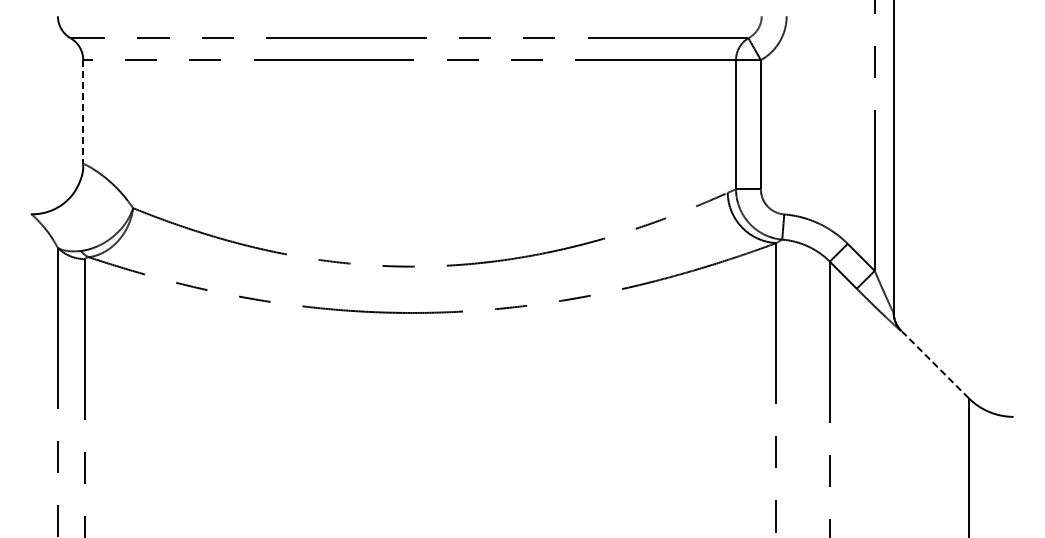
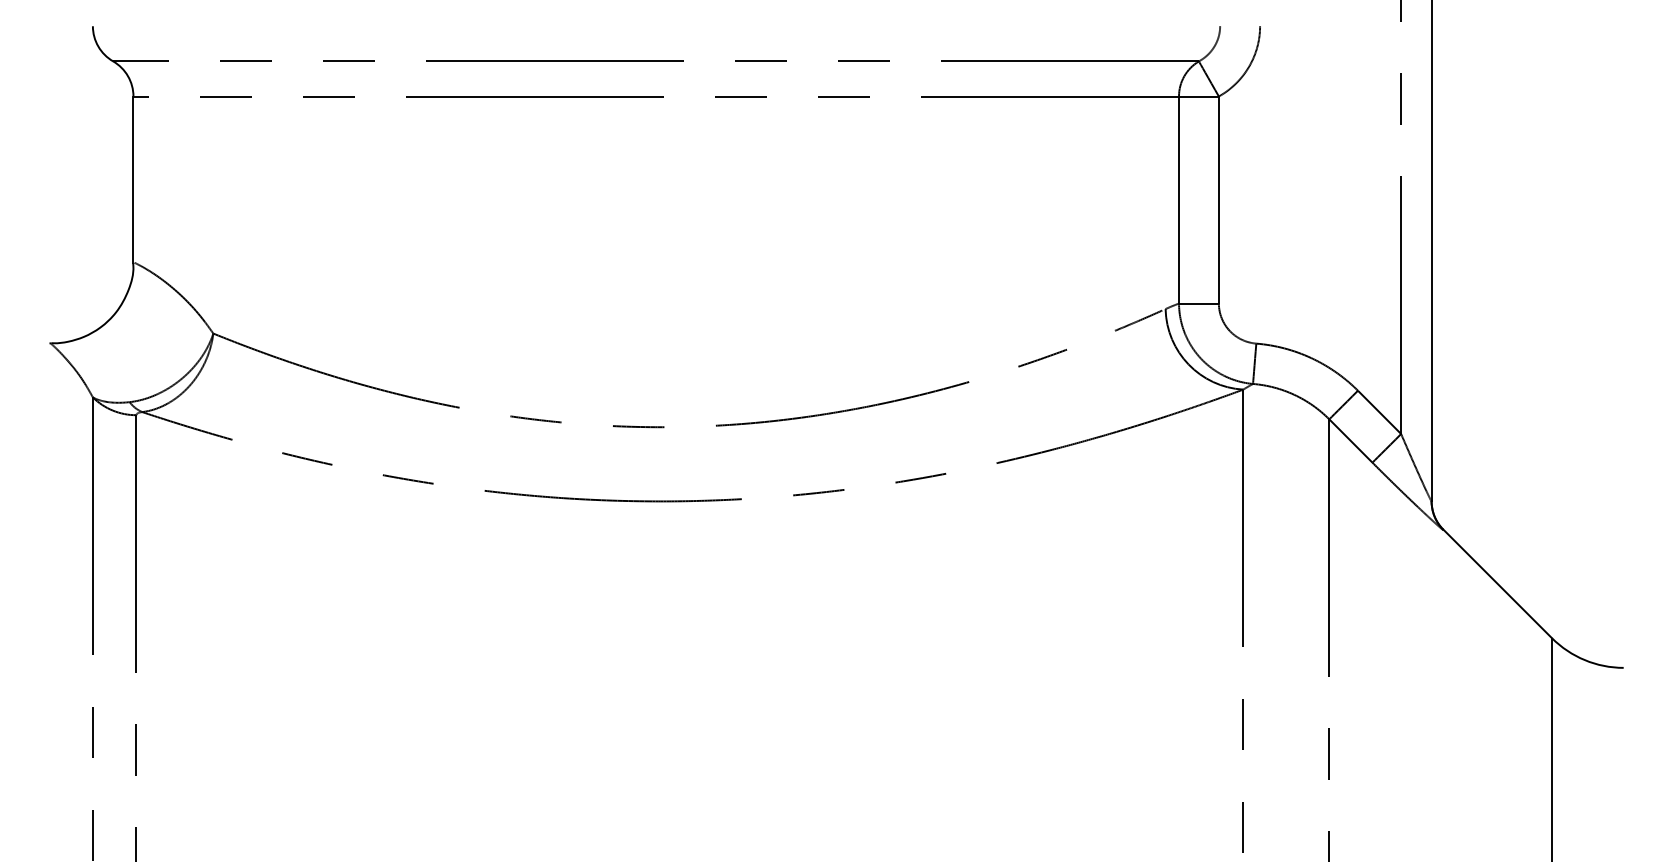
line: (83, 112) -> (133, 180), dashed -> solid
line: (935, 364) -> (1498, 583), dashed -> solid

